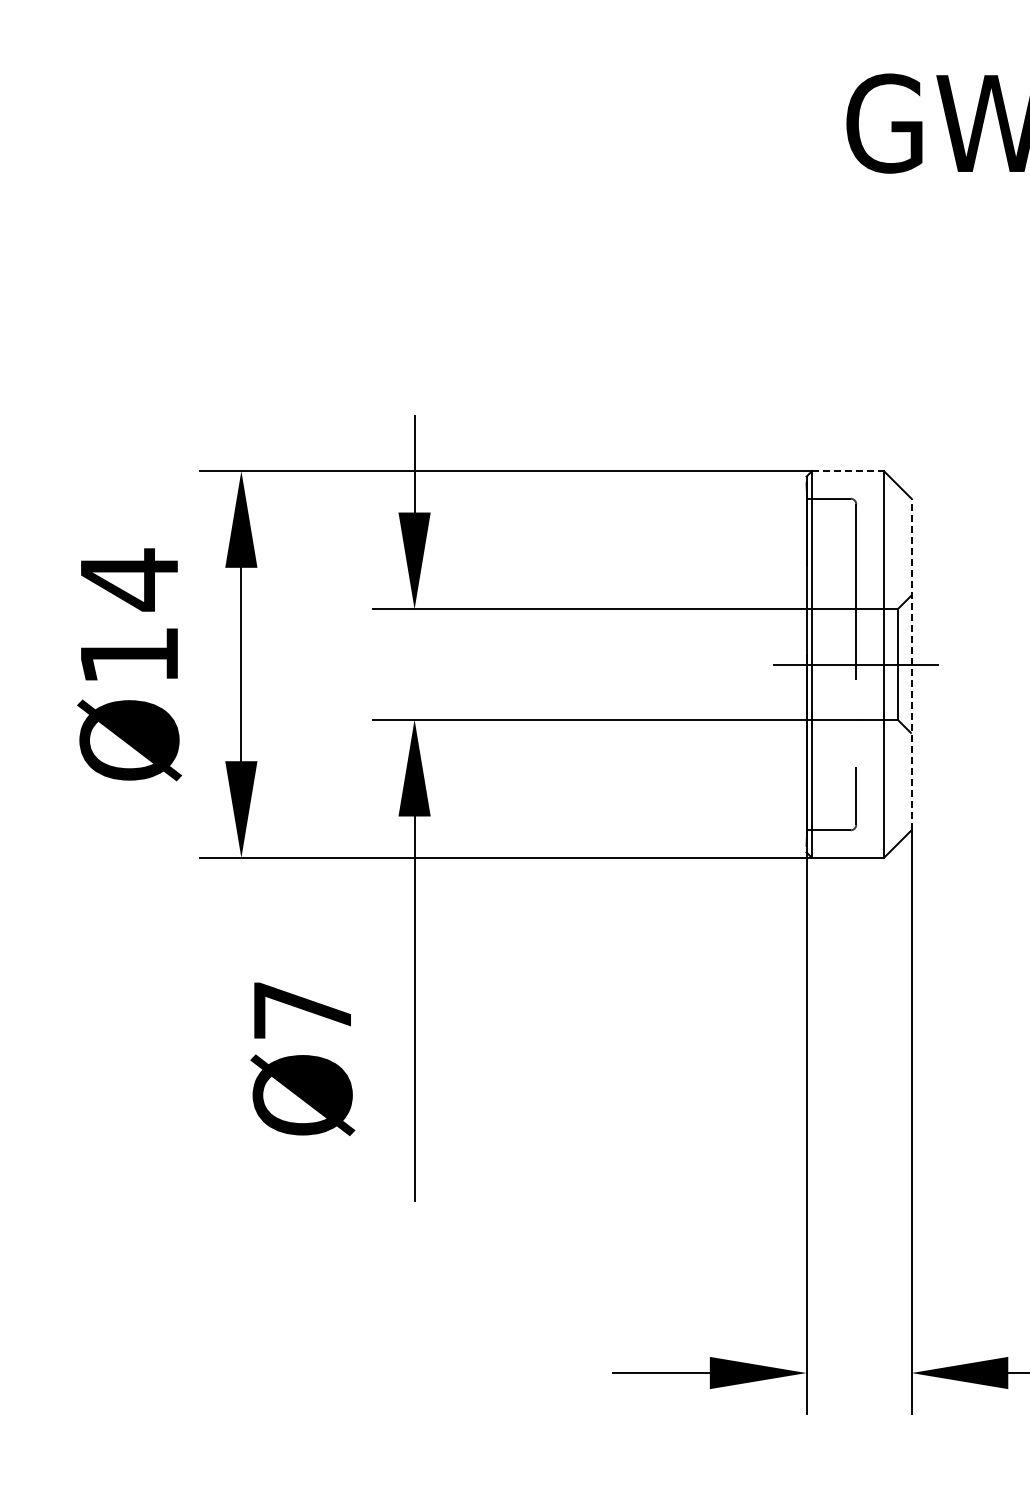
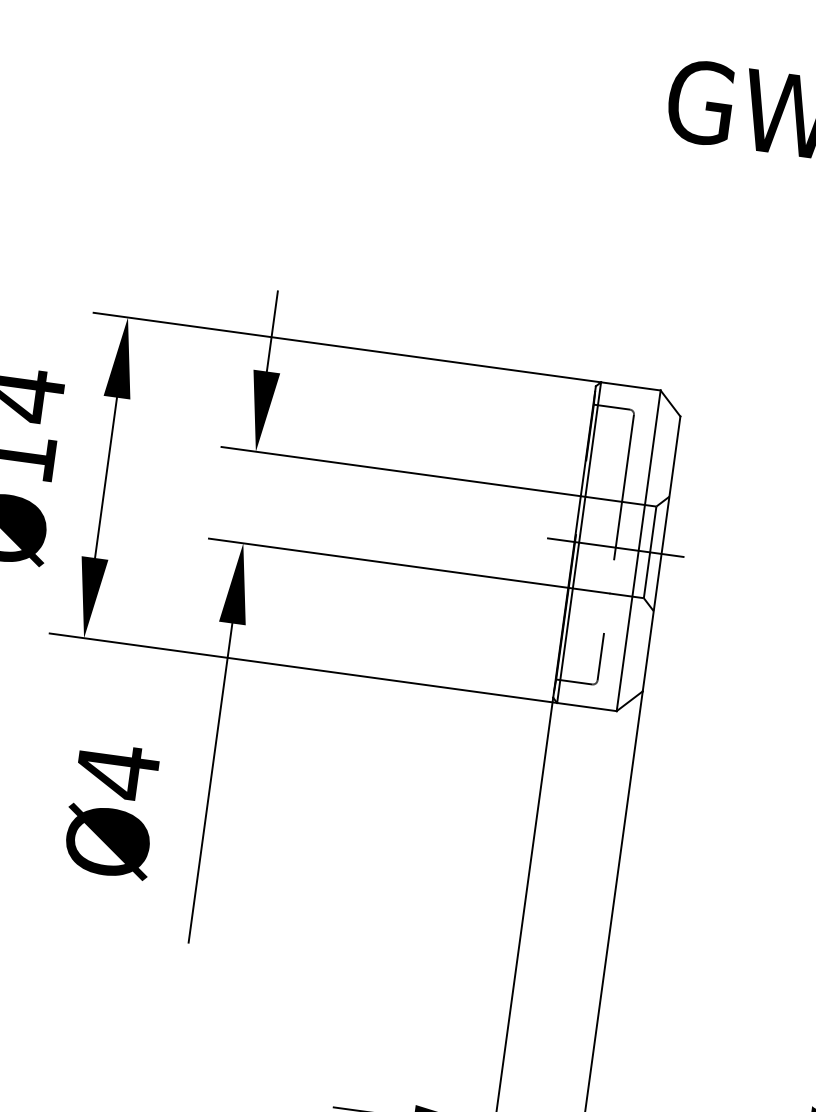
line: (848, 471) -> (631, 386), dashed -> solid
line: (911, 664) -> (661, 553), dashed -> solid
text: (302, 1010) -> (117, 771), Ø7 -> Ø4

